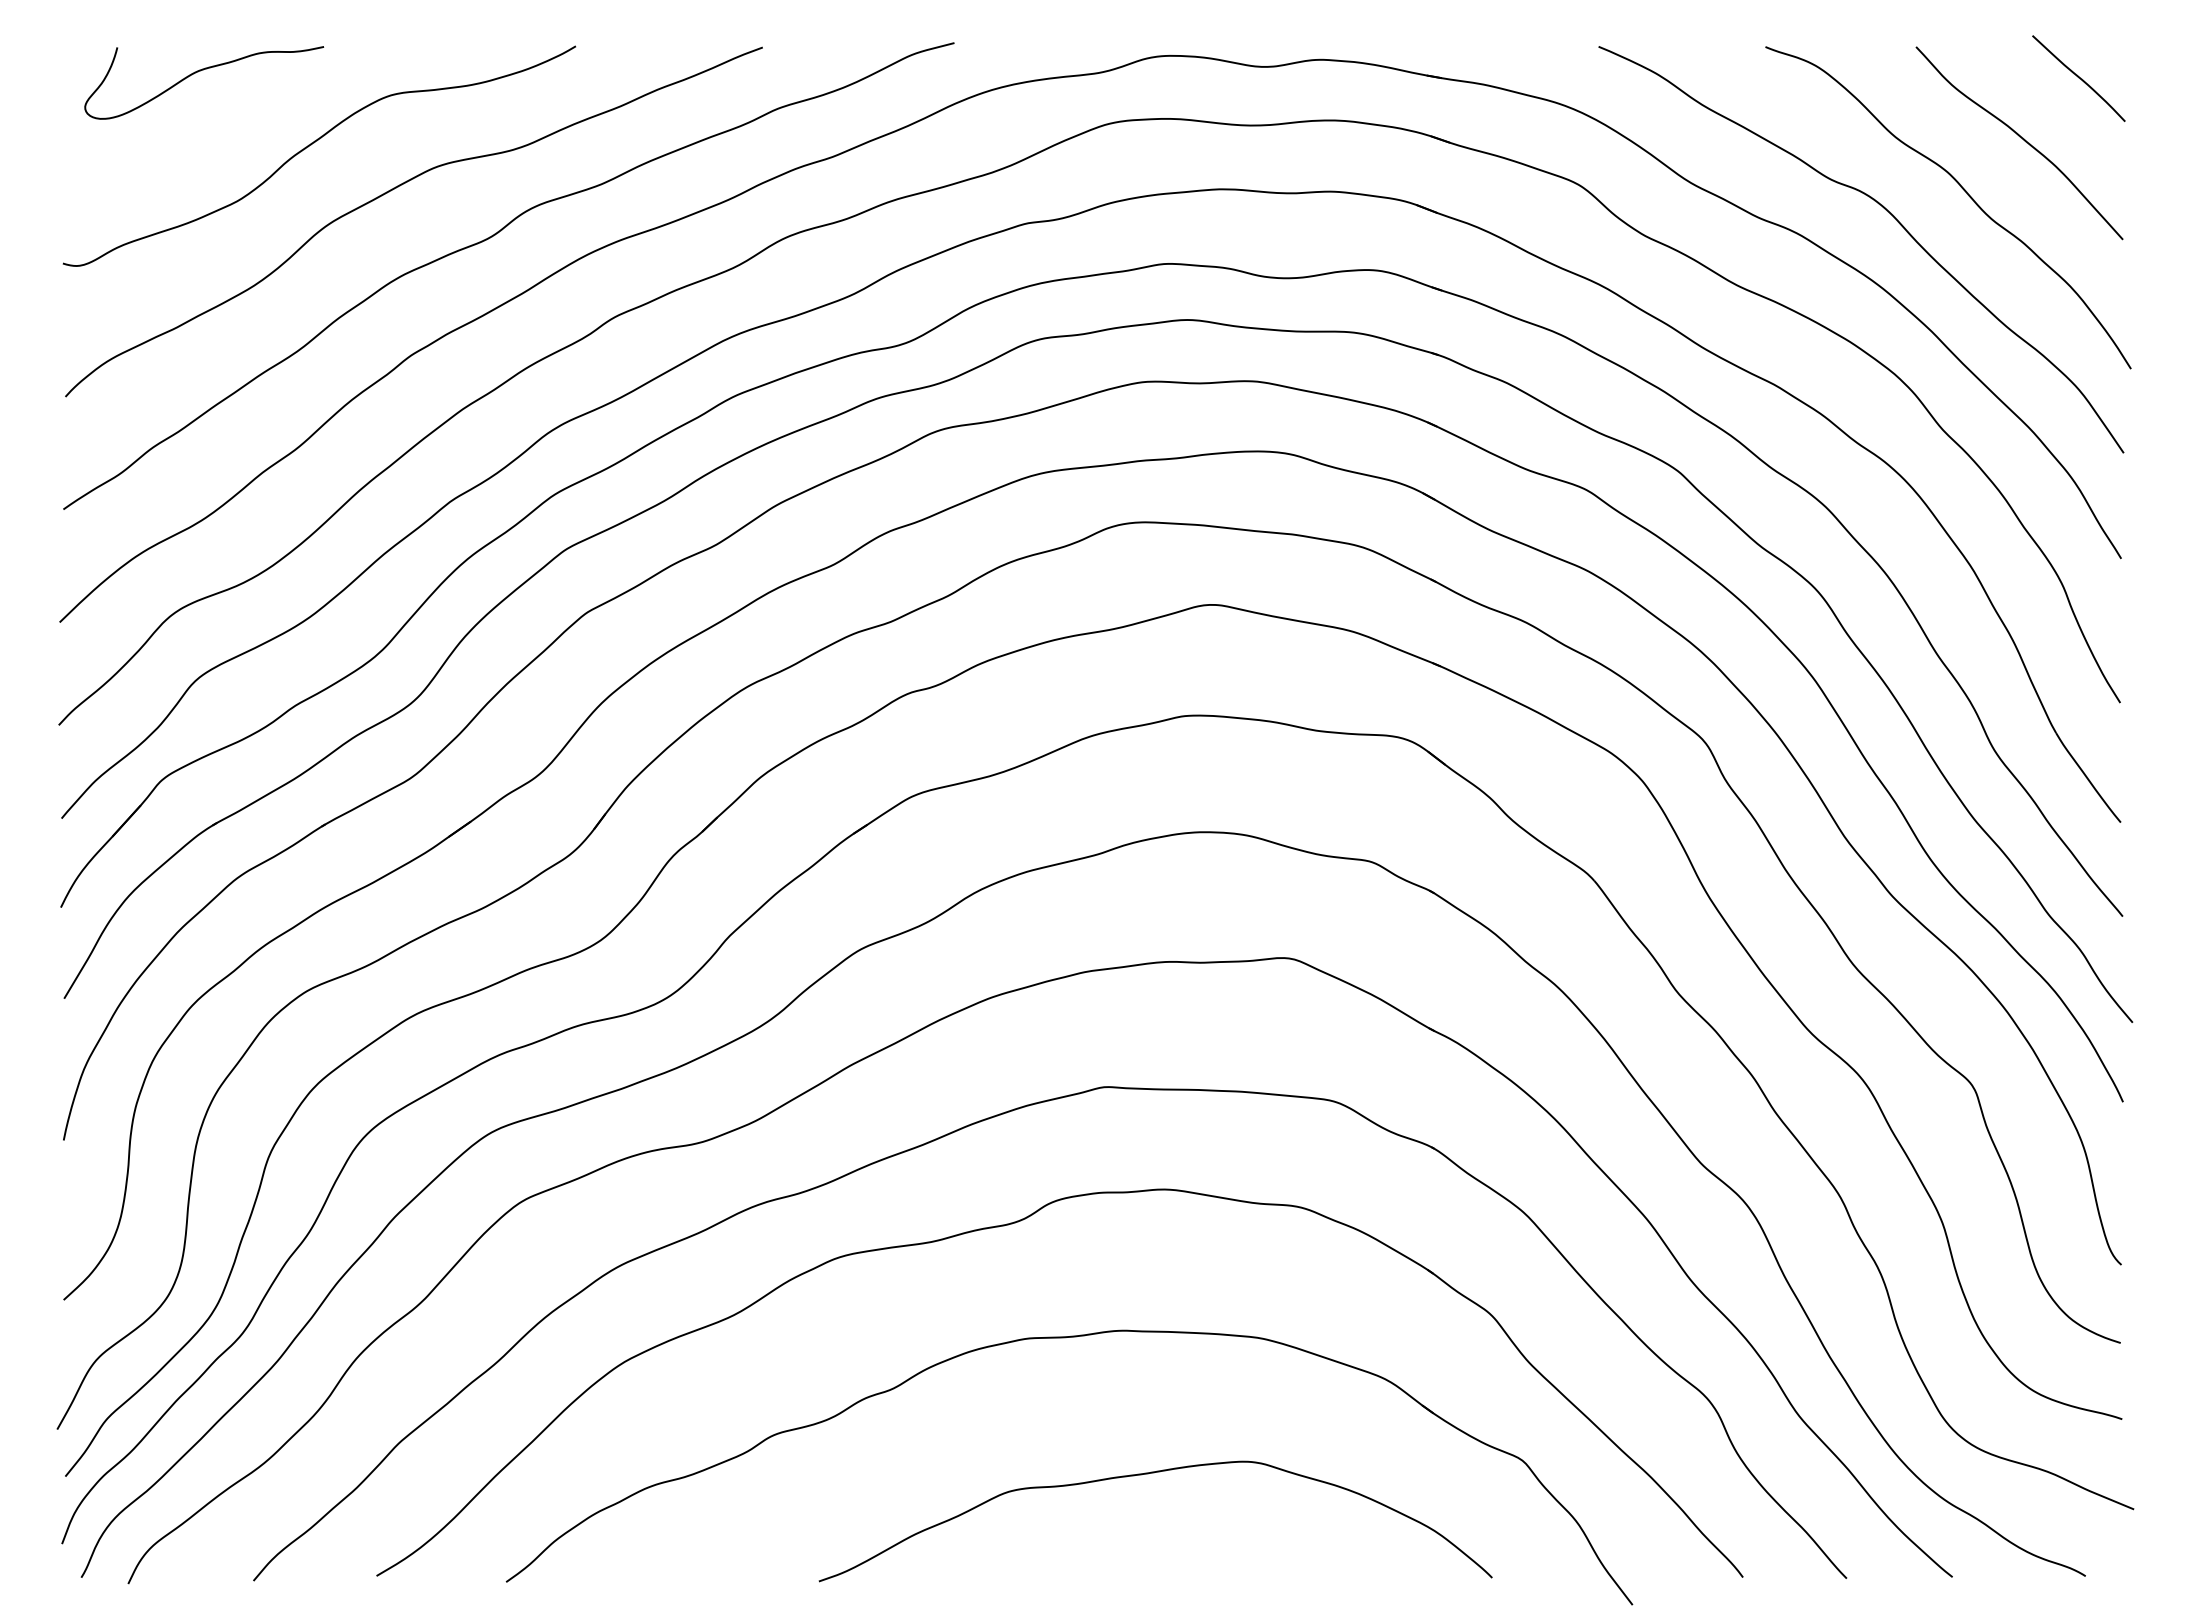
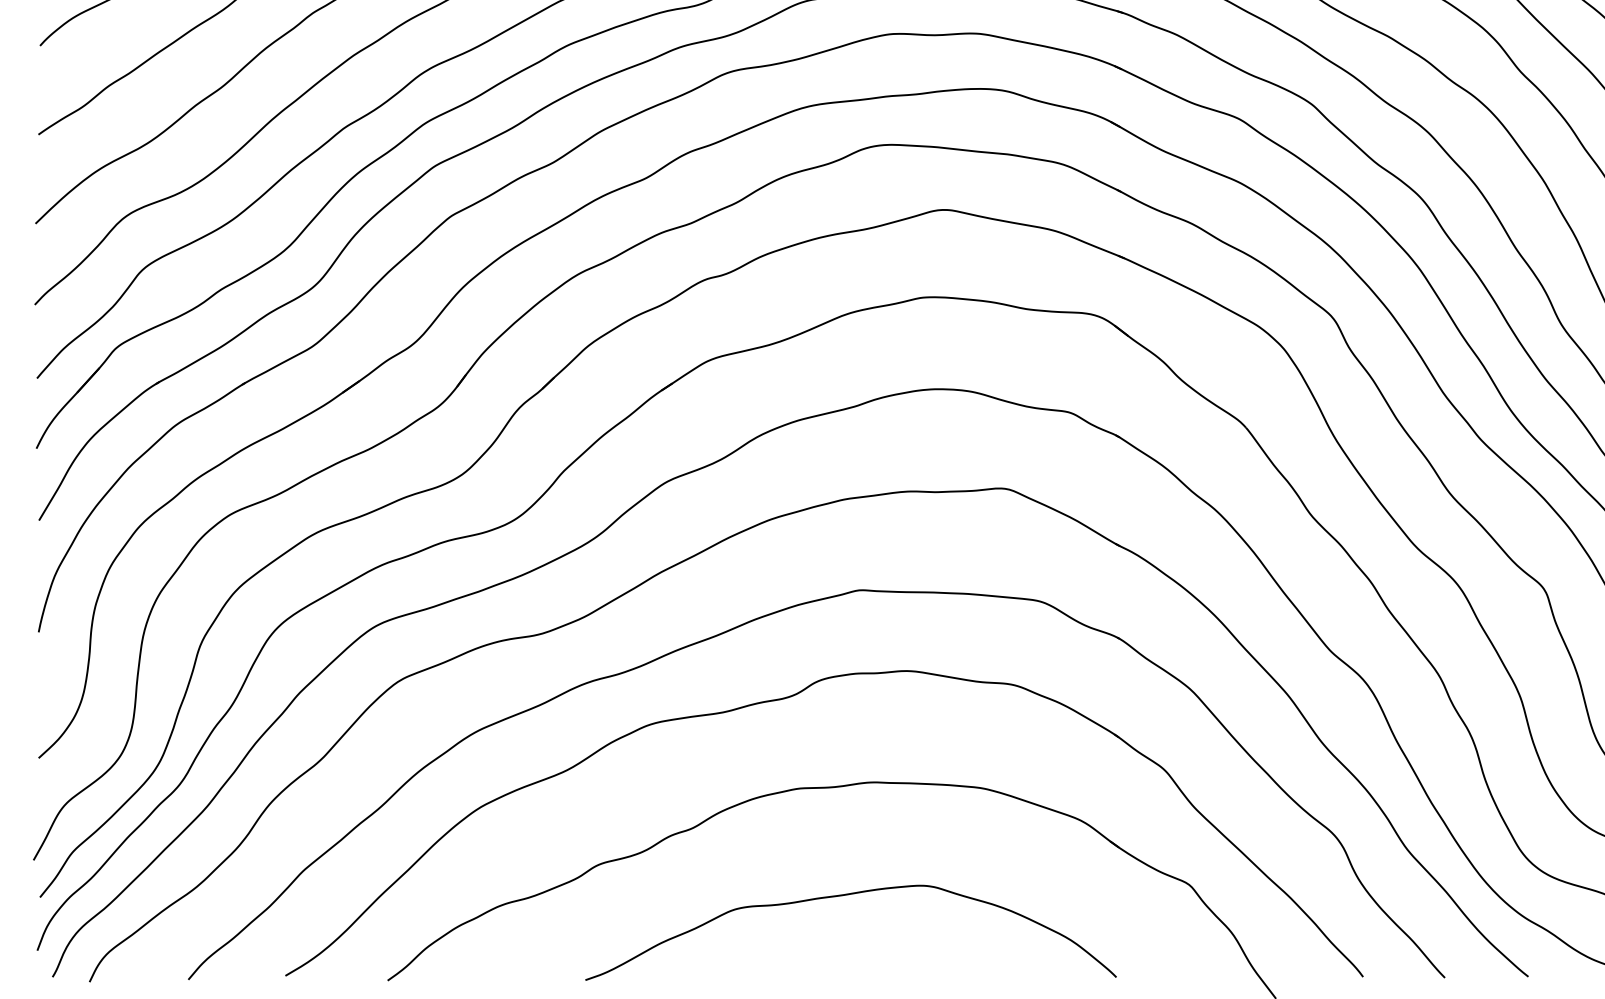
curve: (1148, 1474) -> (845, 895), moved

